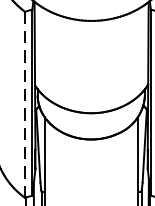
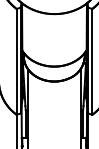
line: (24, 104) -> (16, 61), dashed -> solid

